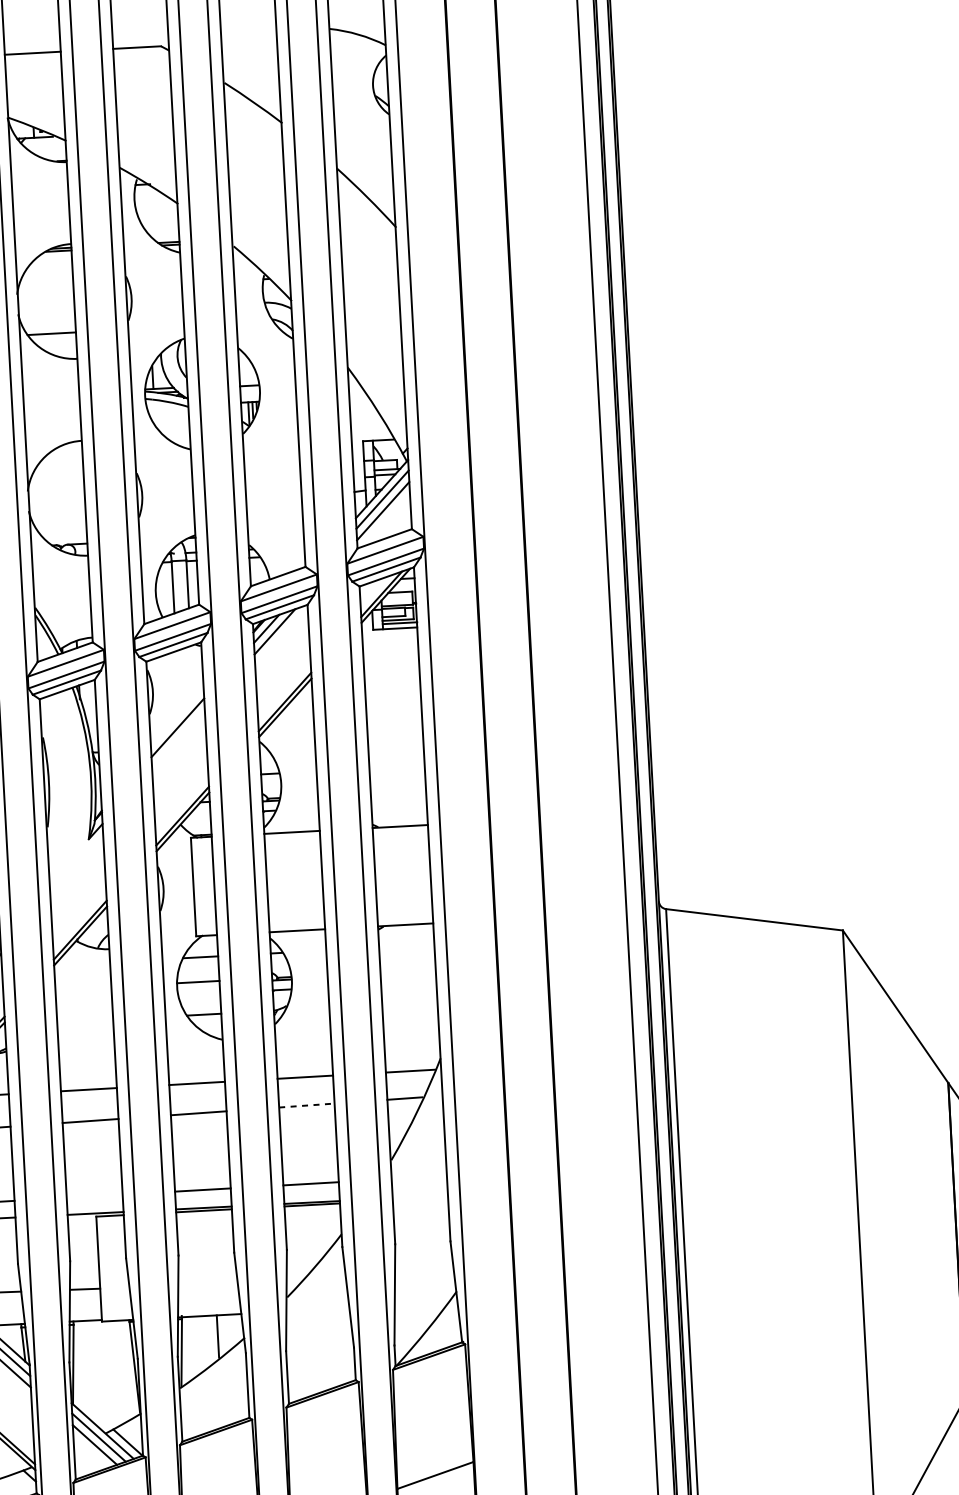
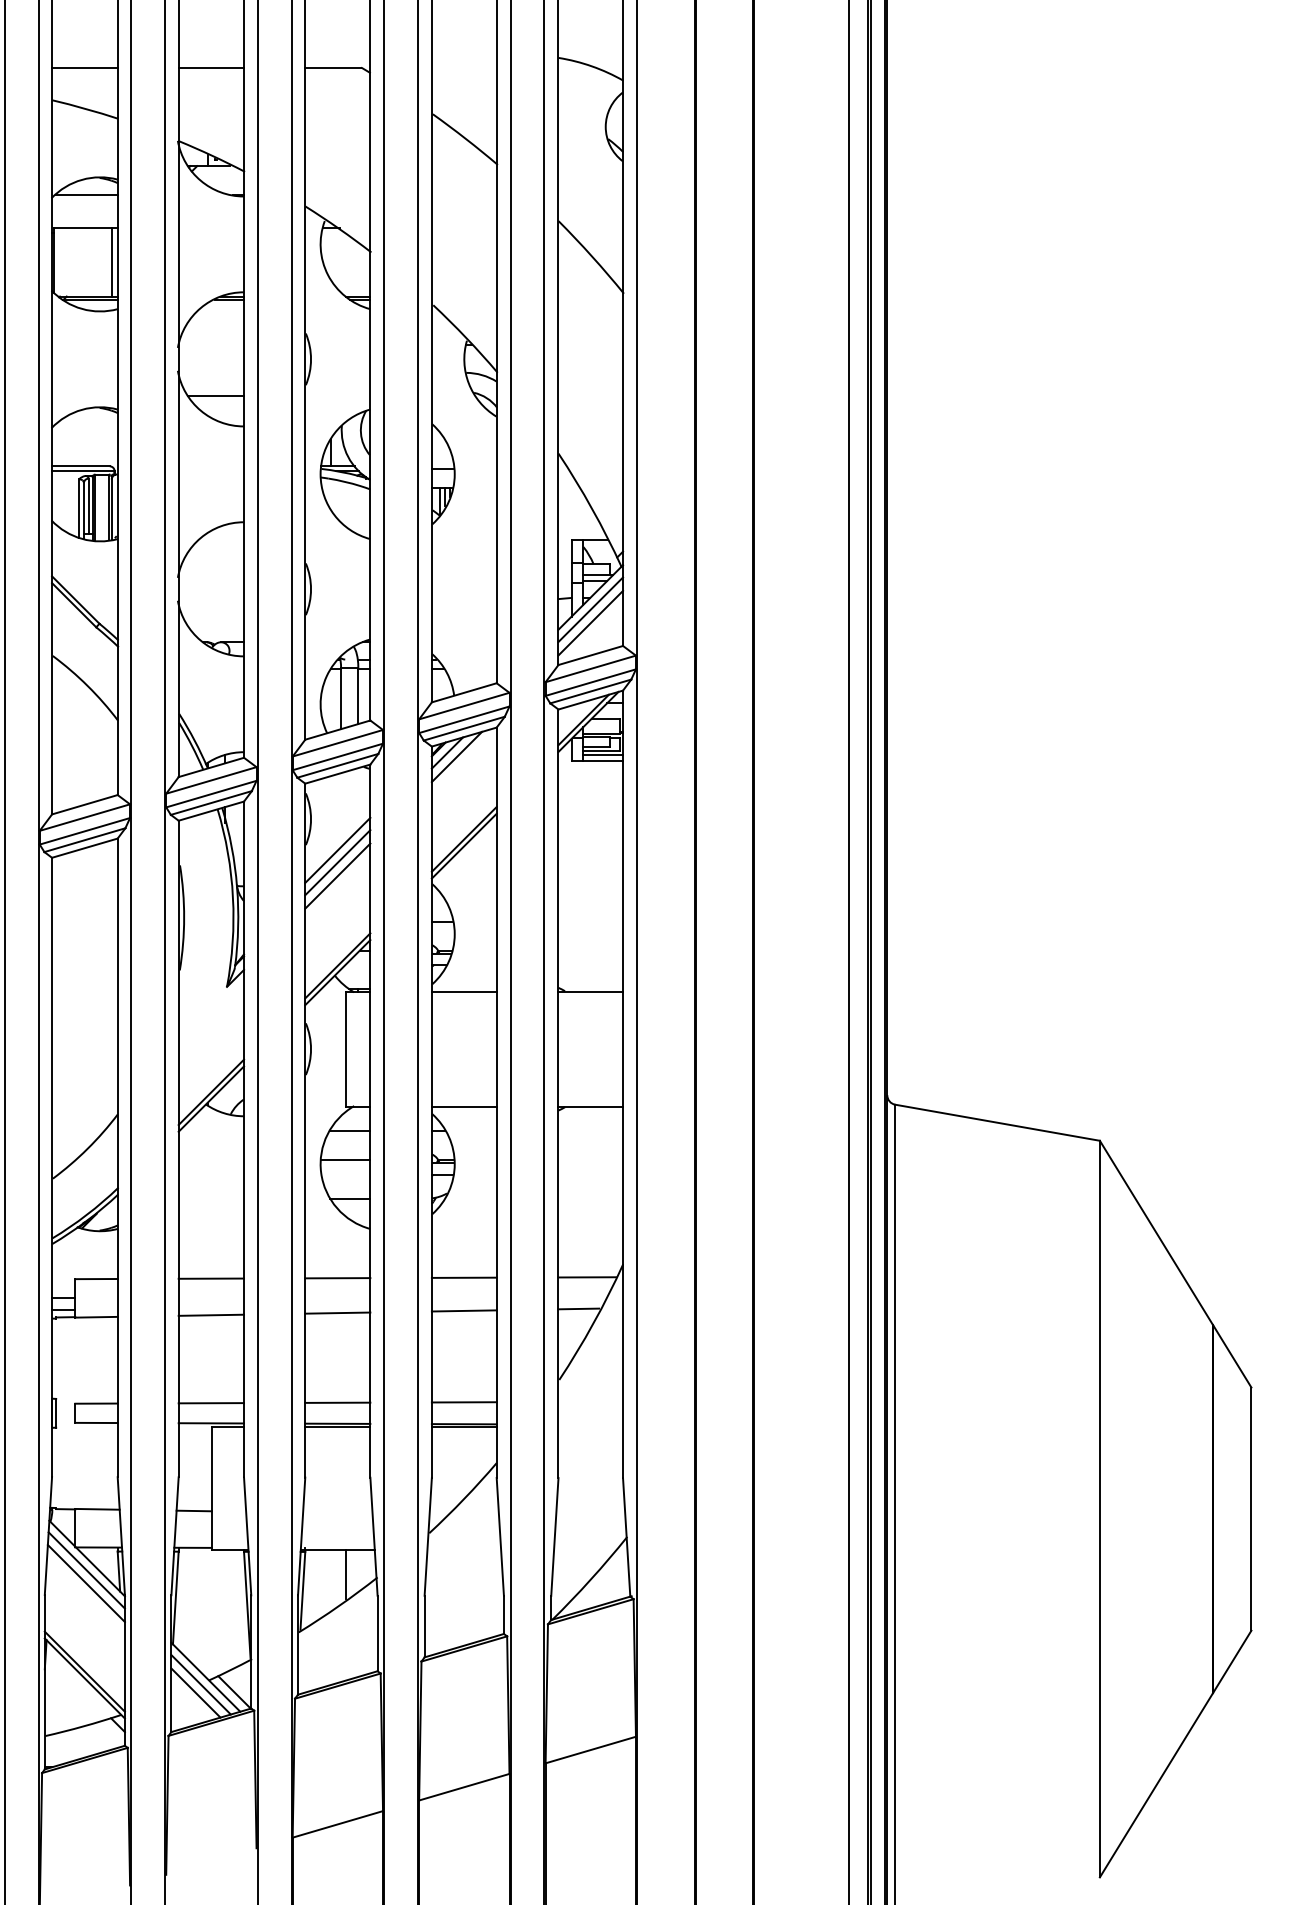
line: (176, 716) -> (337, 849), added
line: (178, 738) -> (337, 875), added
line: (307, 1105) -> (464, 1310), dashed -> solid
line: (94, 1196) -> (211, 1403), added

